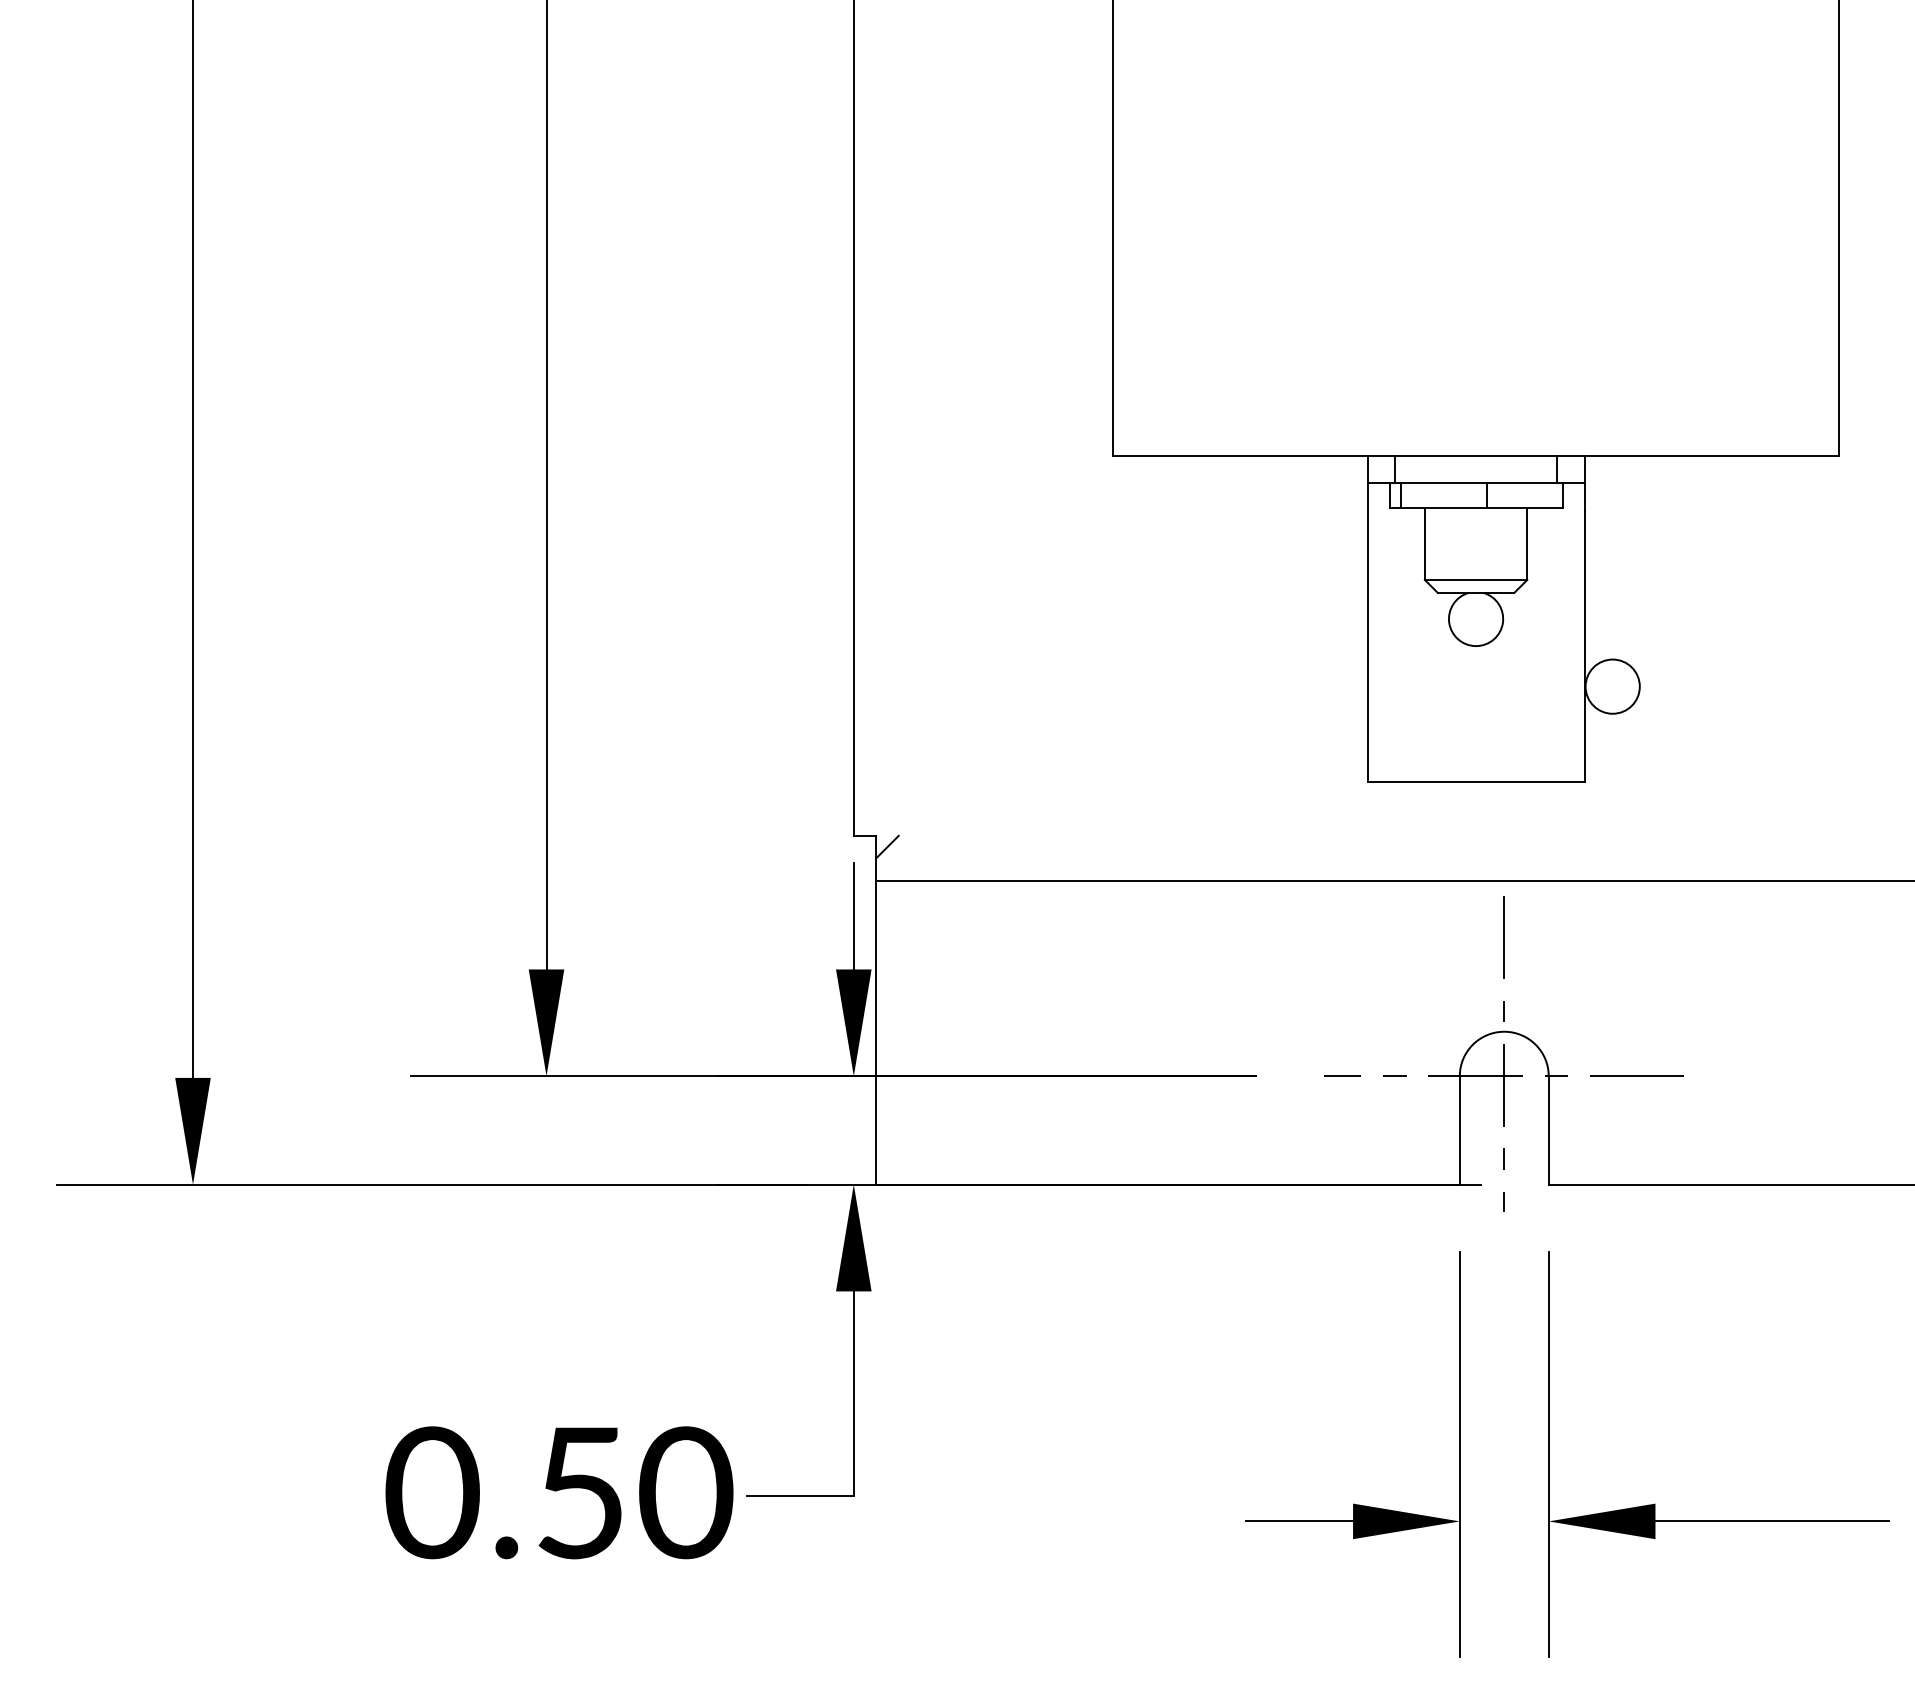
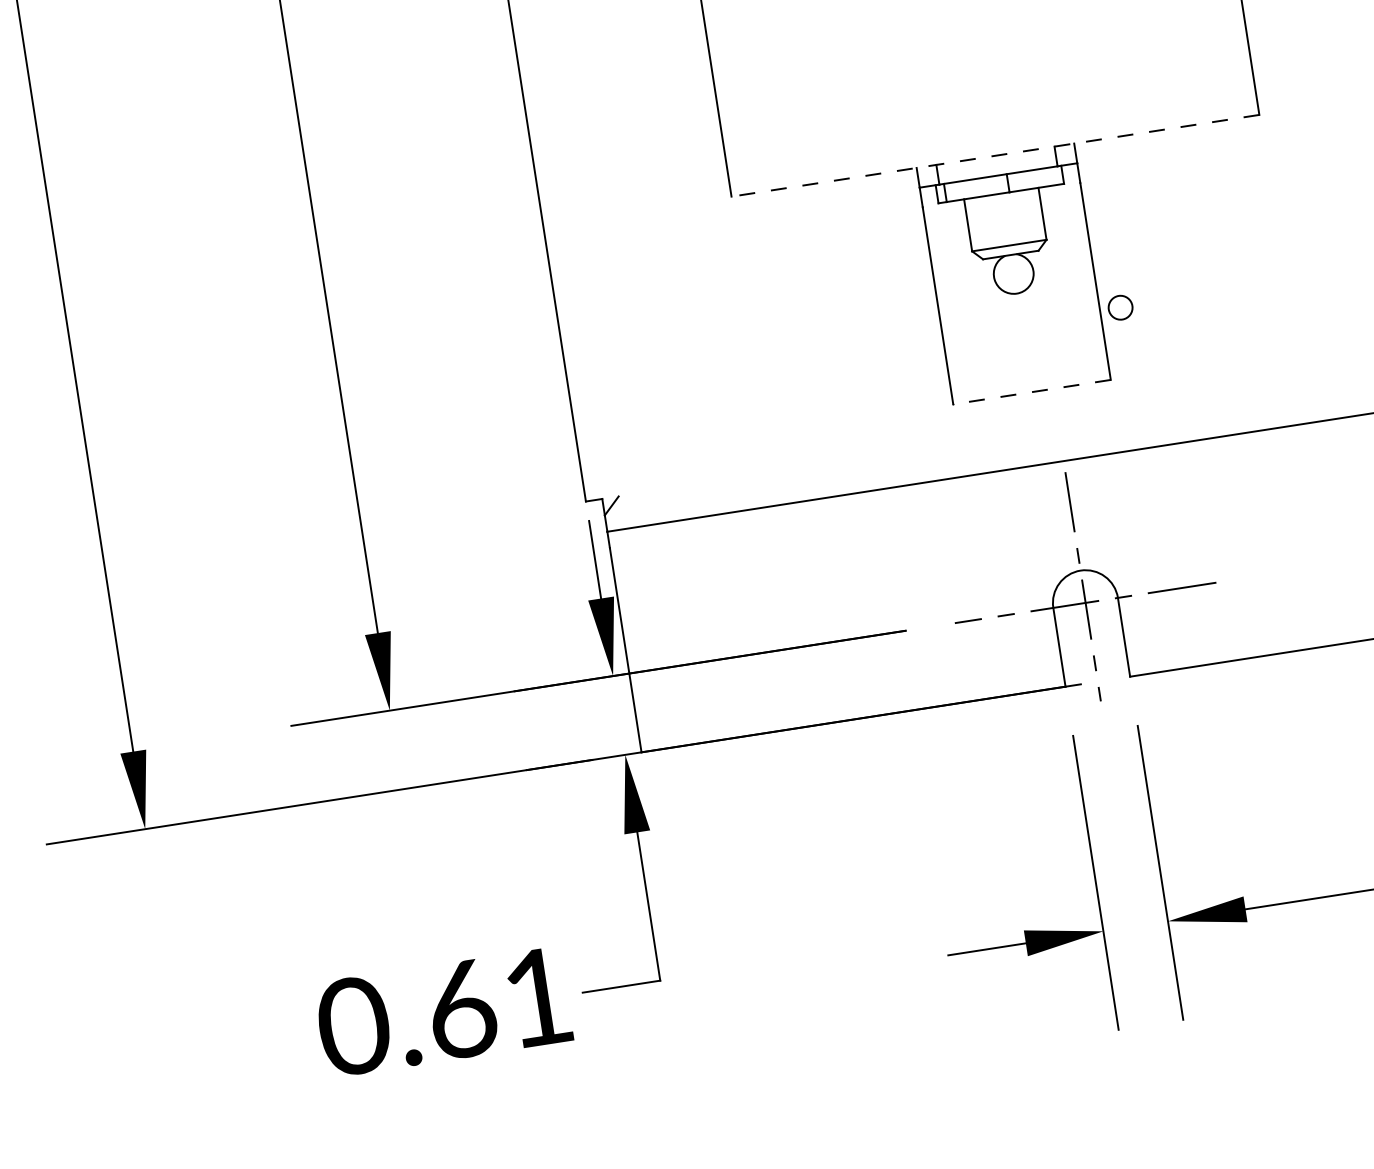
line: (1475, 456) -> (995, 155), solid -> dashed
circle: (1612, 686) -> (1120, 307), size x0.6
line: (1475, 781) -> (1031, 392), solid -> dashed
text: (635, 1492) -> (501, 1003), 0.50 -> 0.61

